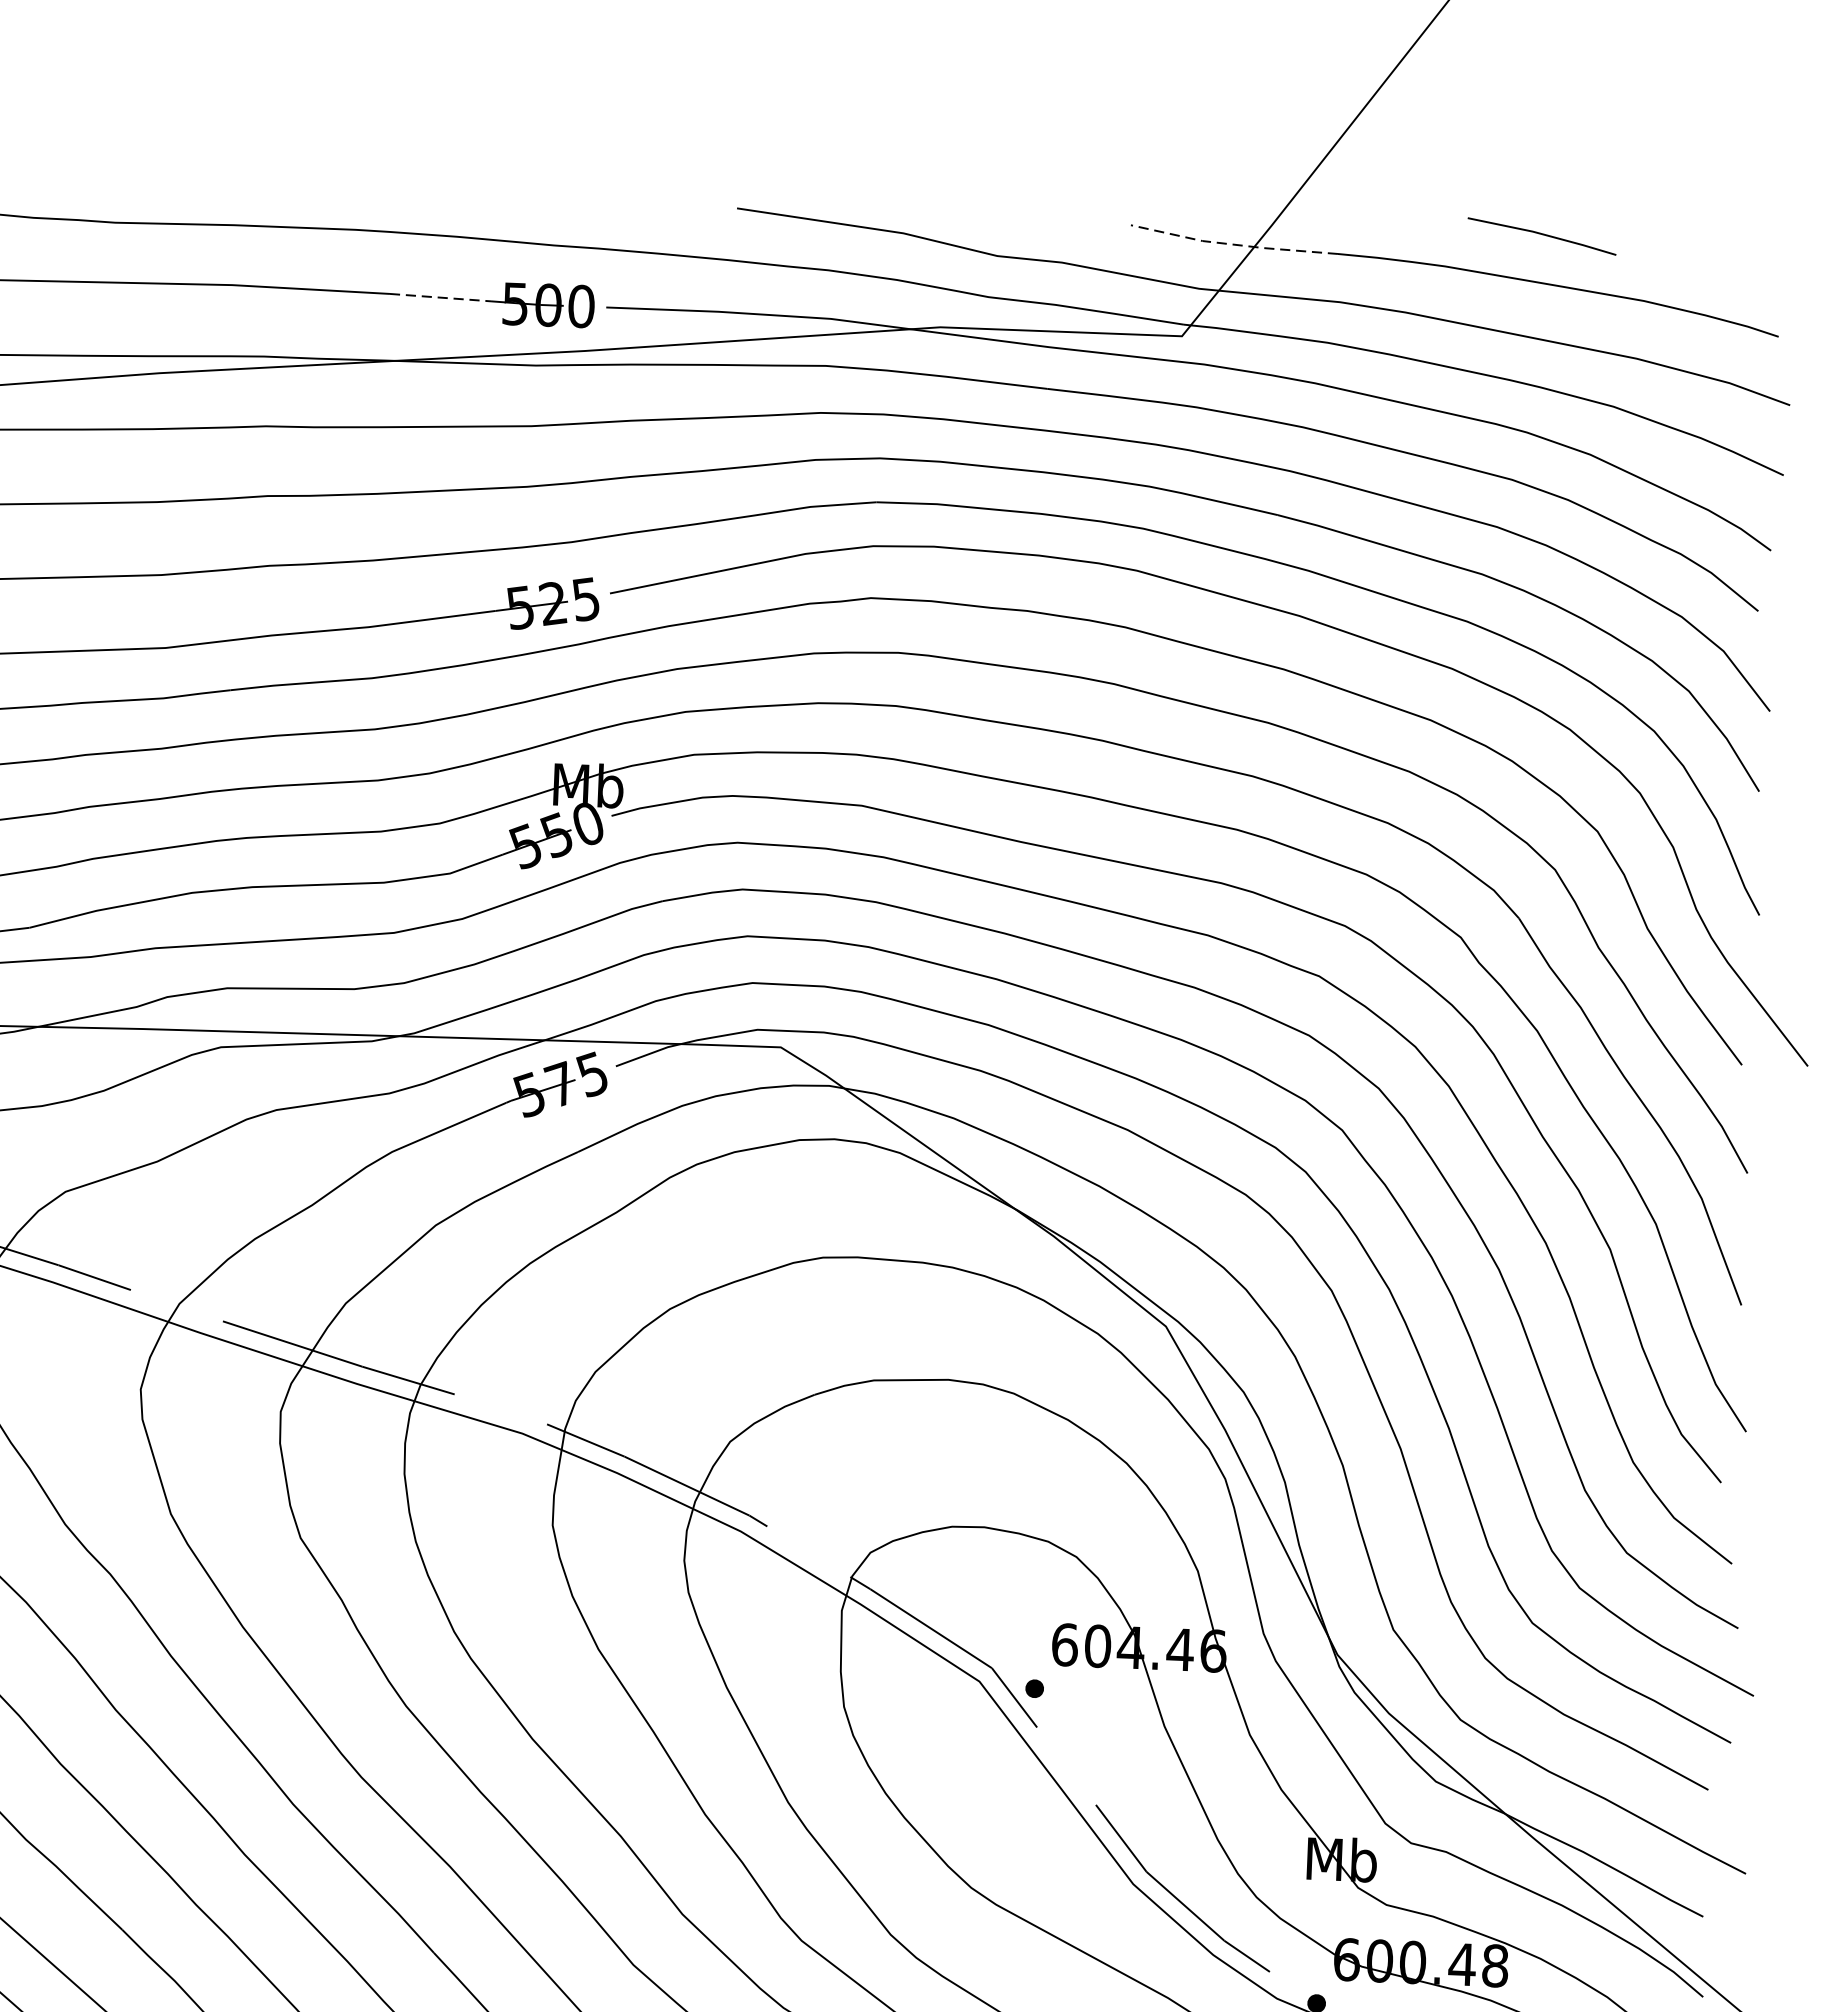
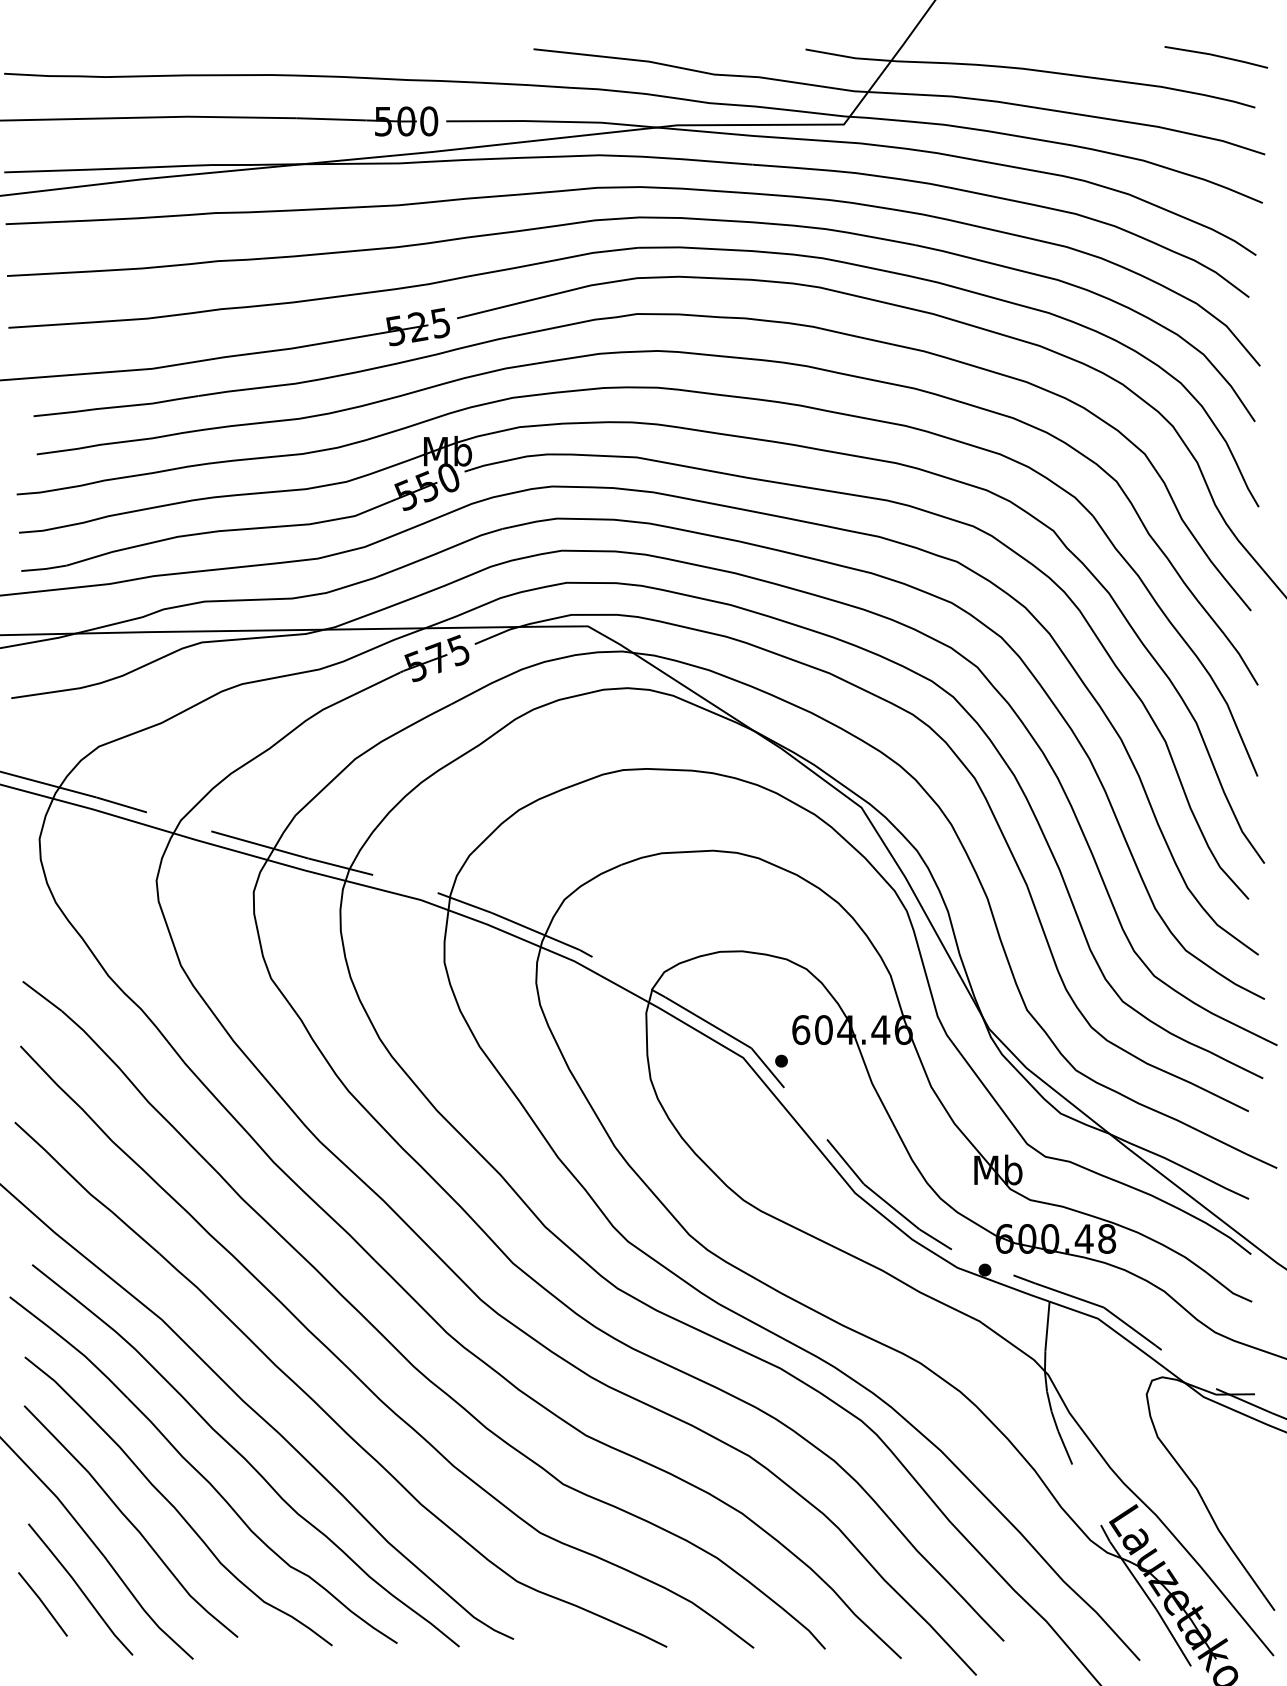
line: (1542, 235) -> (1216, 56), moved
line: (1234, 244) -> (877, 59), dashed -> solid
line: (440, 297) -> (331, 119), dashed -> solid

